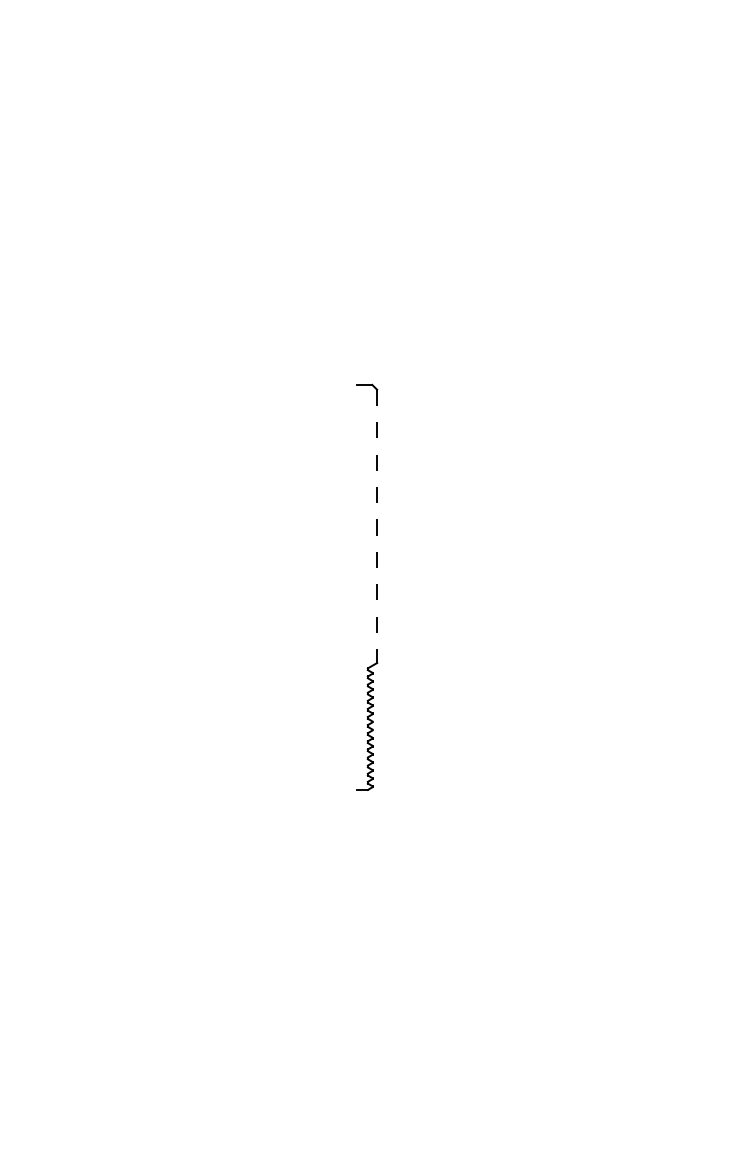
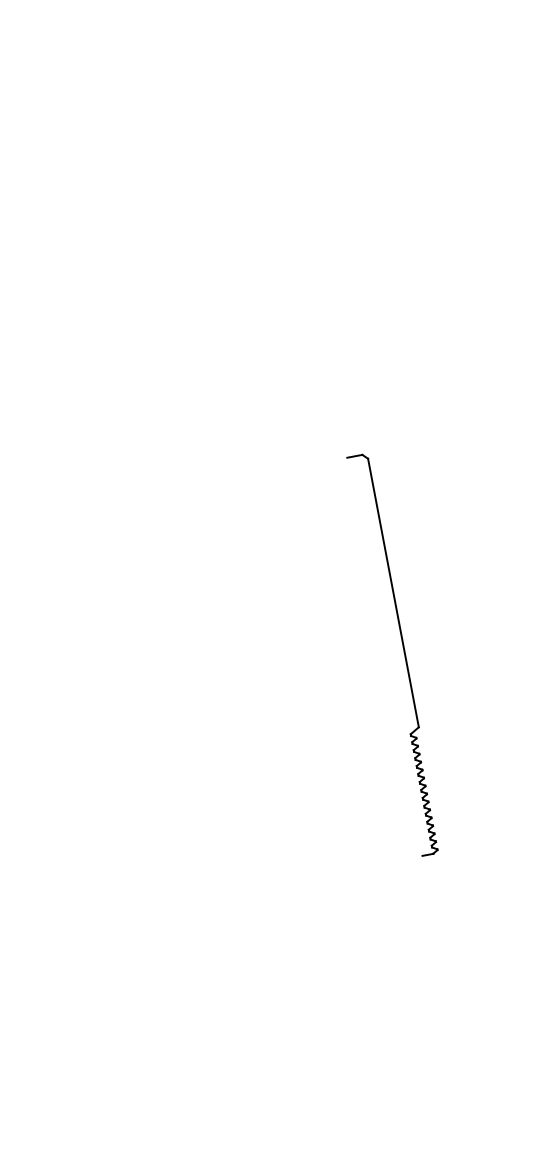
line: (377, 526) -> (393, 593), dashed -> solid

